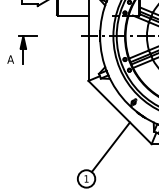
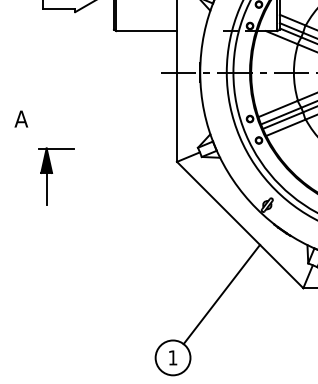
part: (27, 49) -> (54, 174), moved

